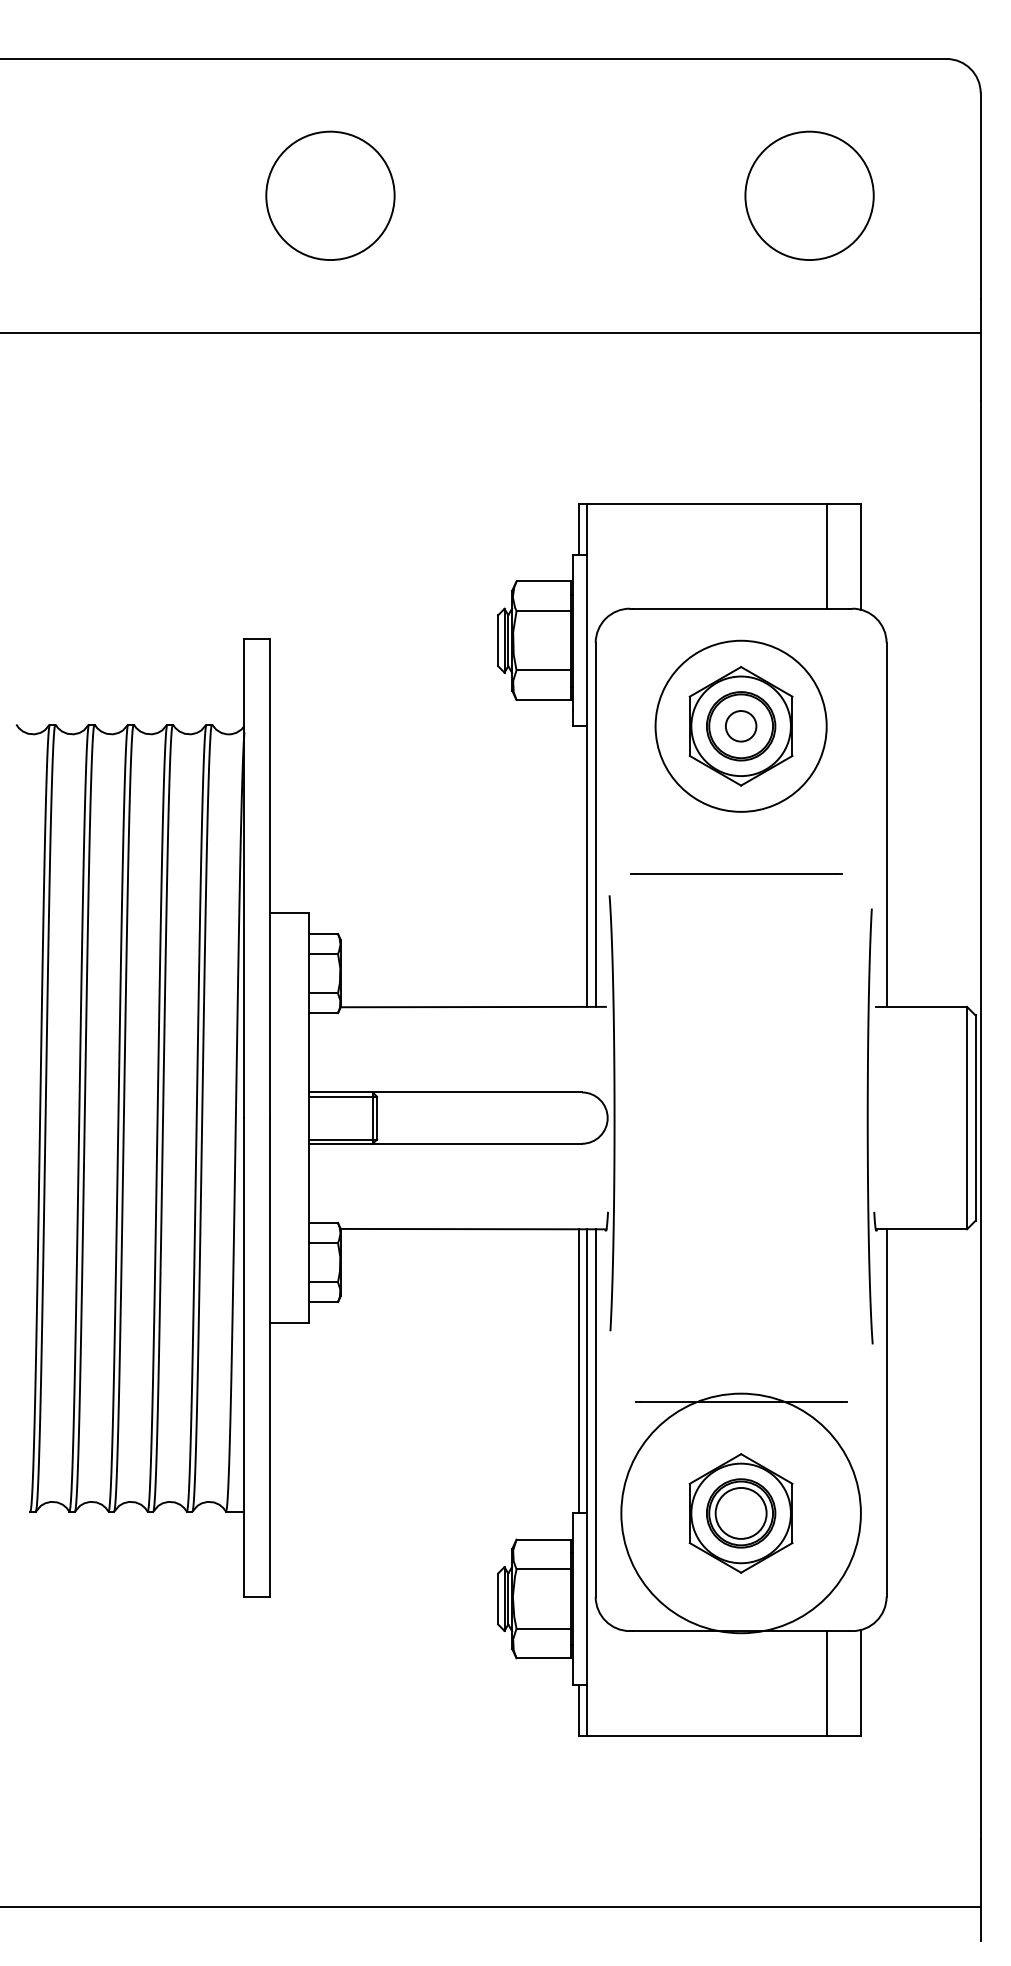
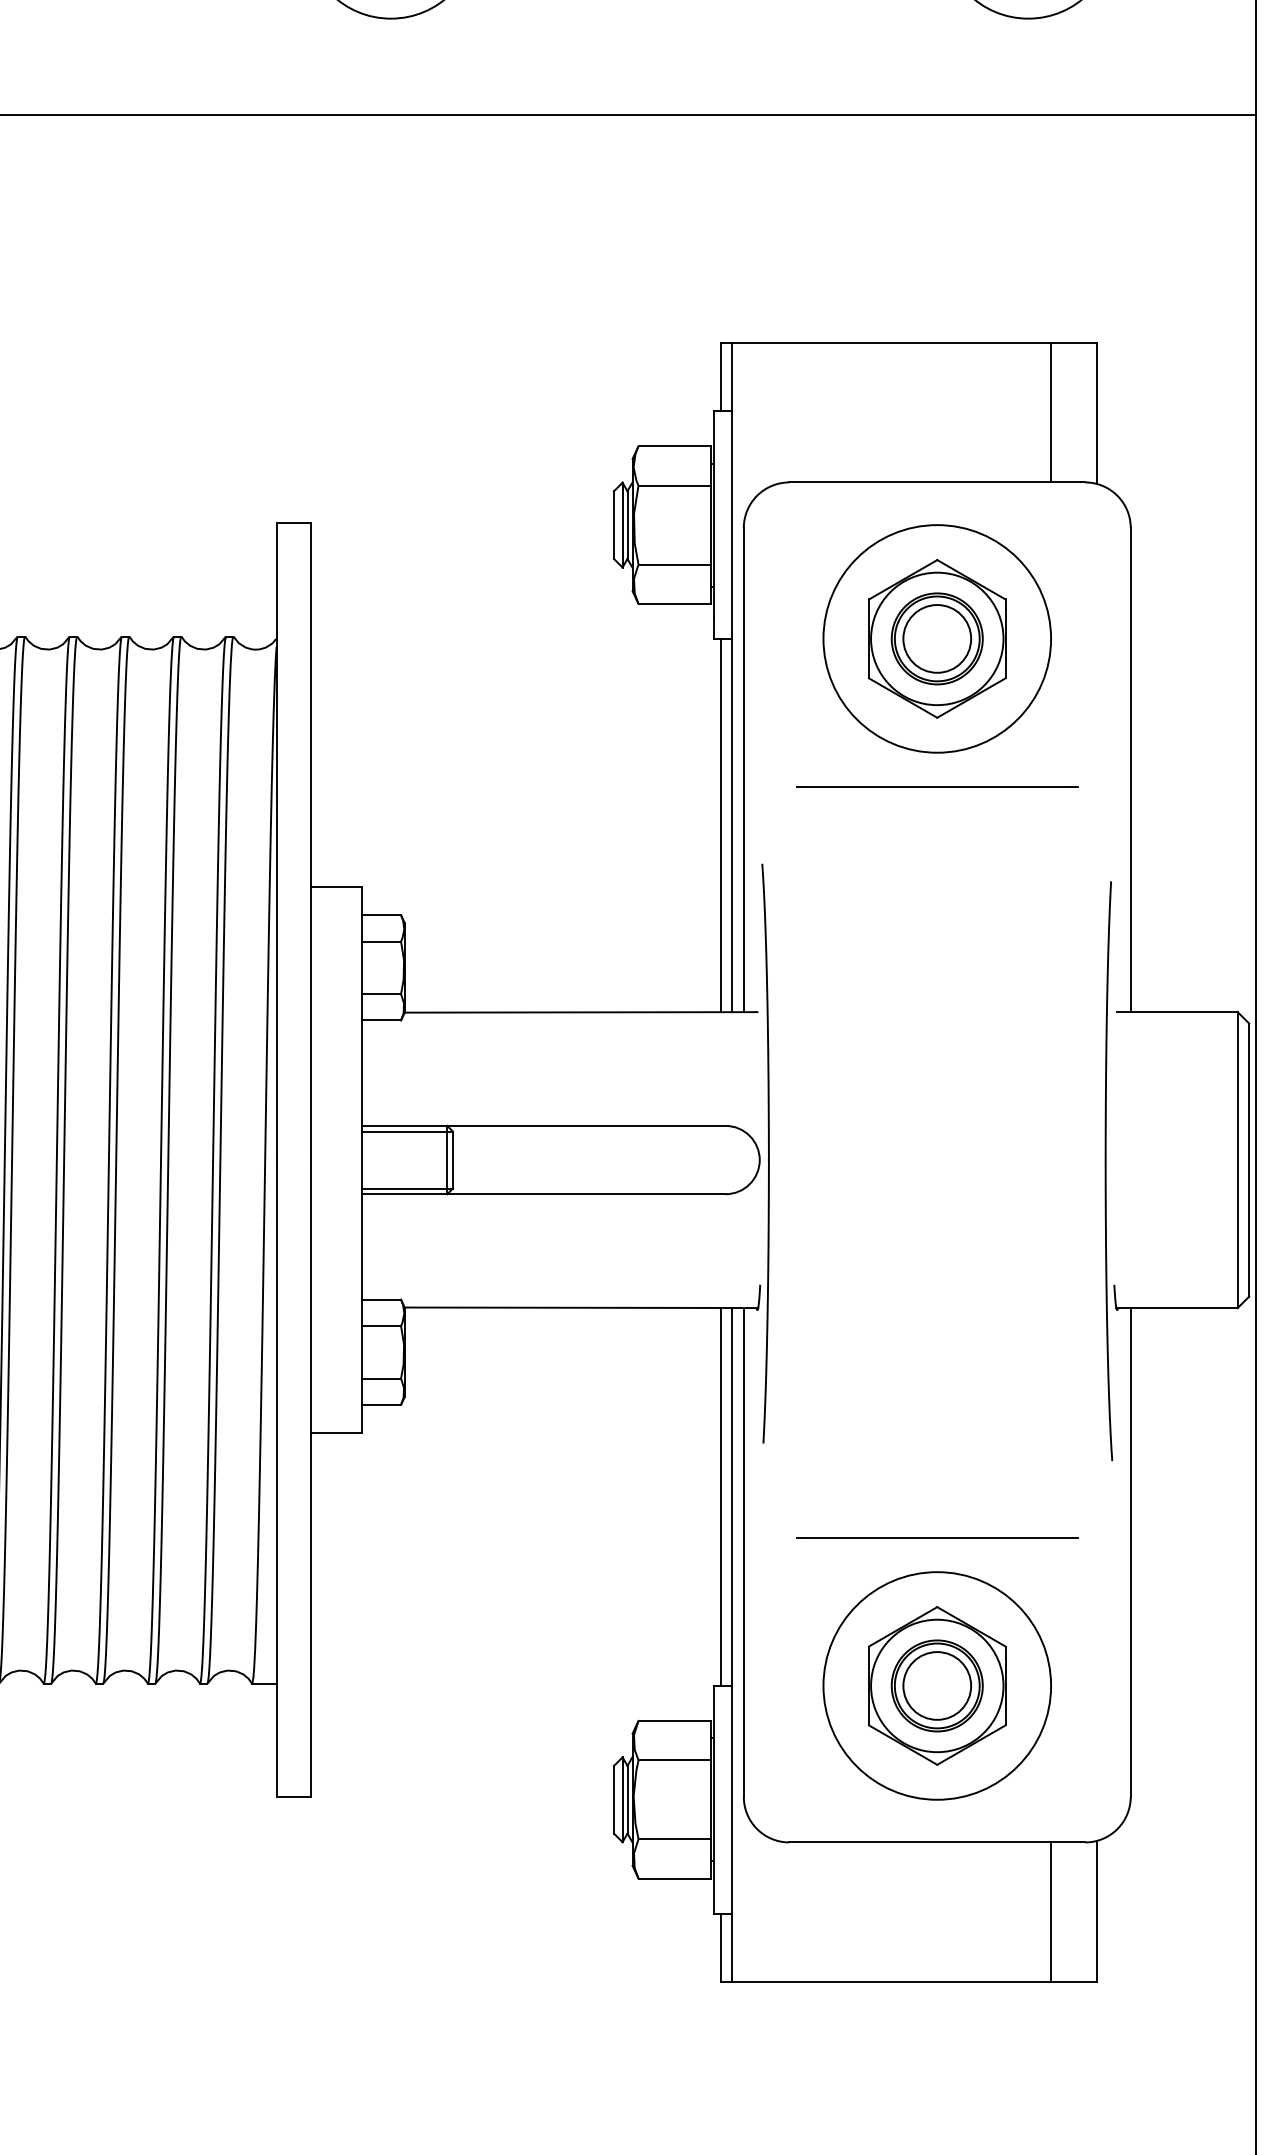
circle: (740, 725) -> (936, 637), size x1.67
line: (578, 866) -> (720, 825), added
line: (736, 873) -> (937, 786), moved
circle: (740, 1513) -> (936, 1686), size x0.71

